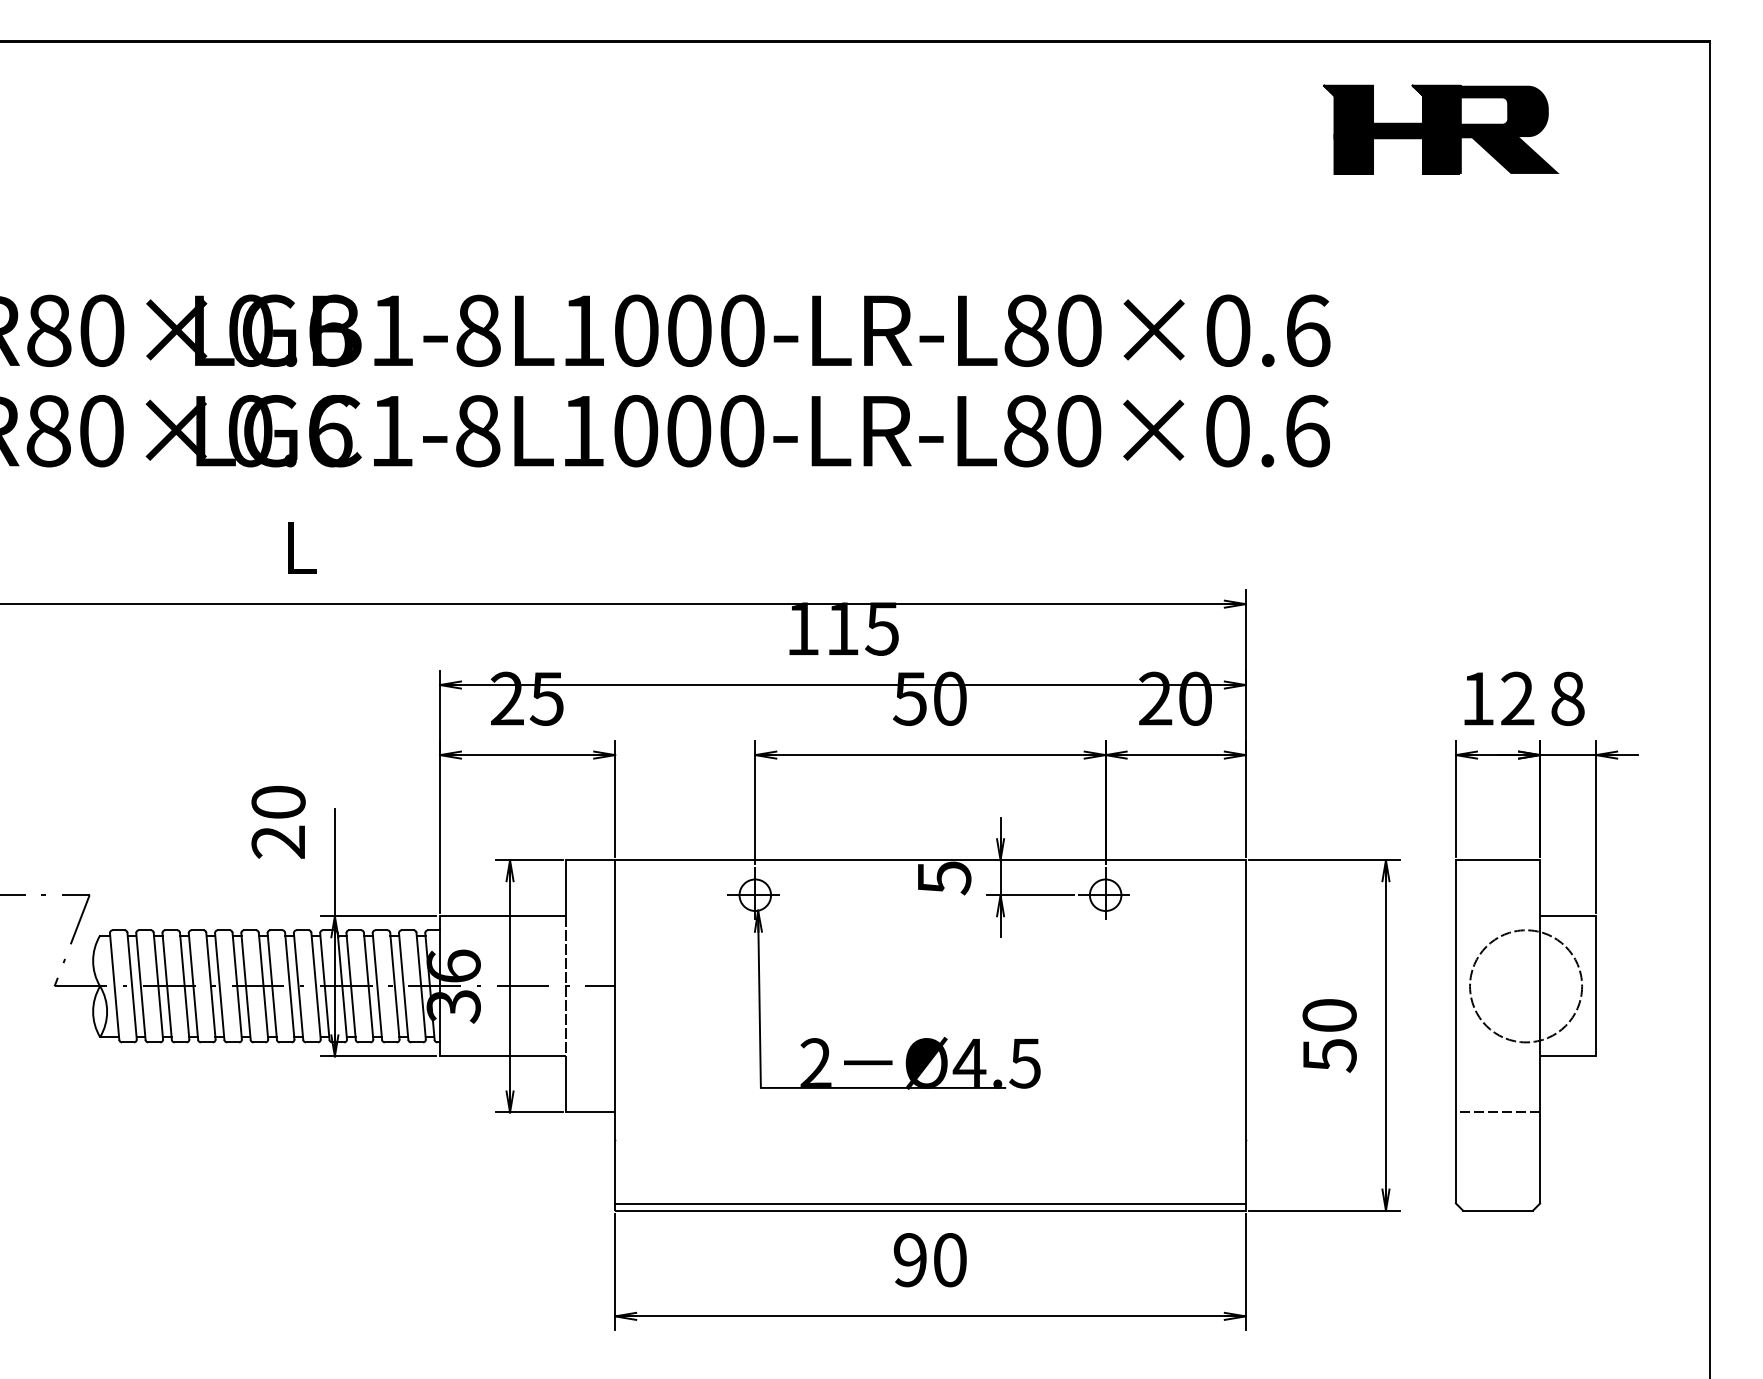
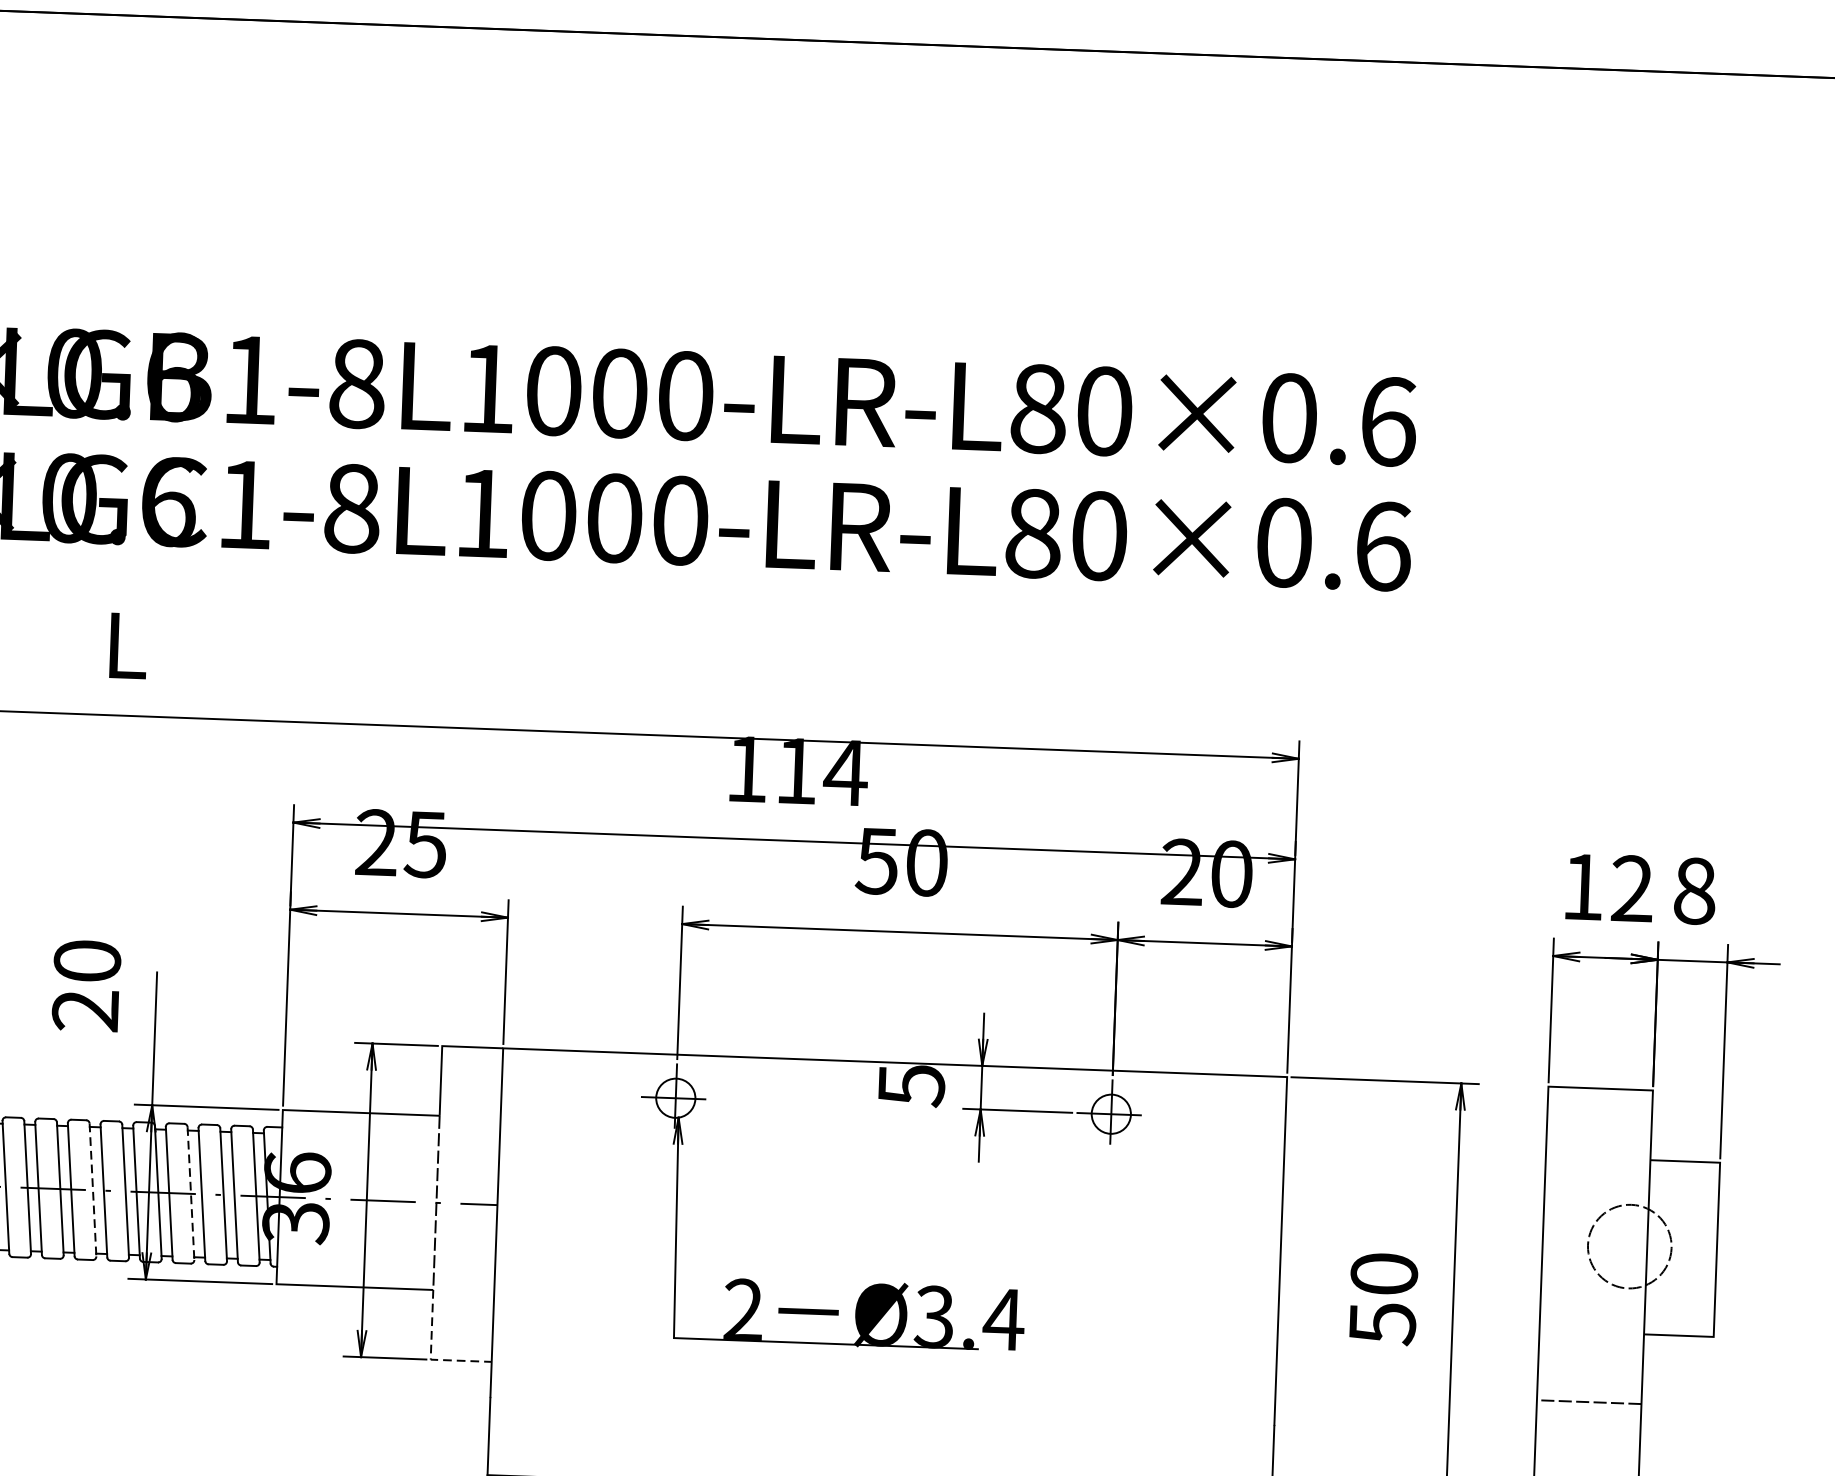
part: (1441, 129) -> (1563, 177), removed
text: (882, 628) -> (846, 772), 115 -> 114
line: (289, 986) -> (92, 1190), solid -> dashed
line: (368, 986) -> (190, 1194), solid -> dashed
circle: (1526, 986) -> (1630, 1246), size x0.6
text: (997, 1063) -> (969, 1318), Ø4.5 -> Ø3.4
line: (566, 1109) -> (431, 1355), solid -> dashed

